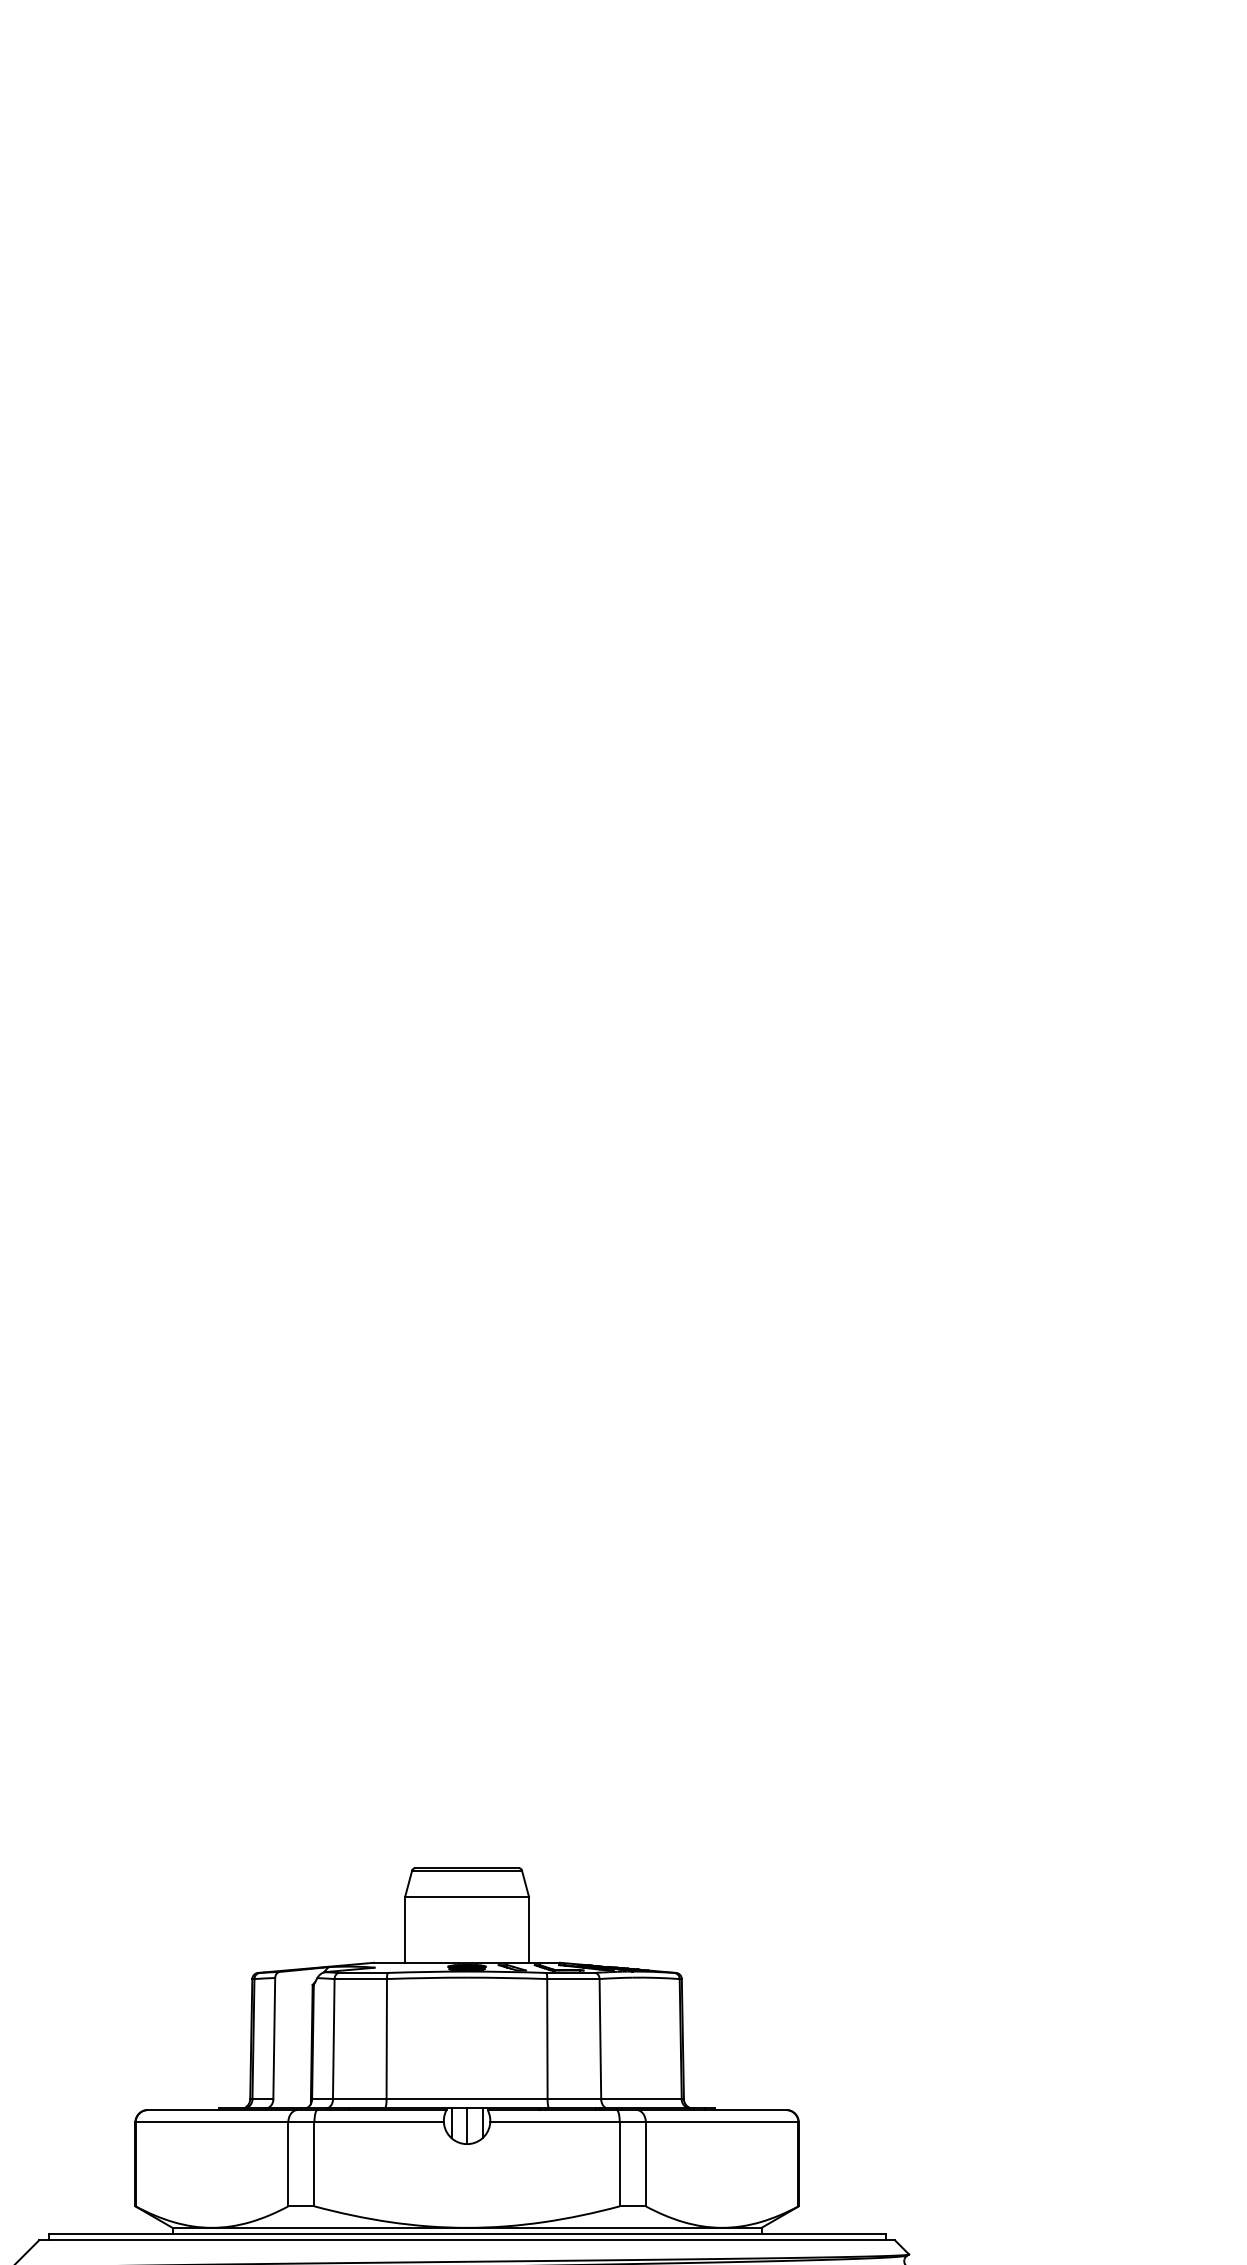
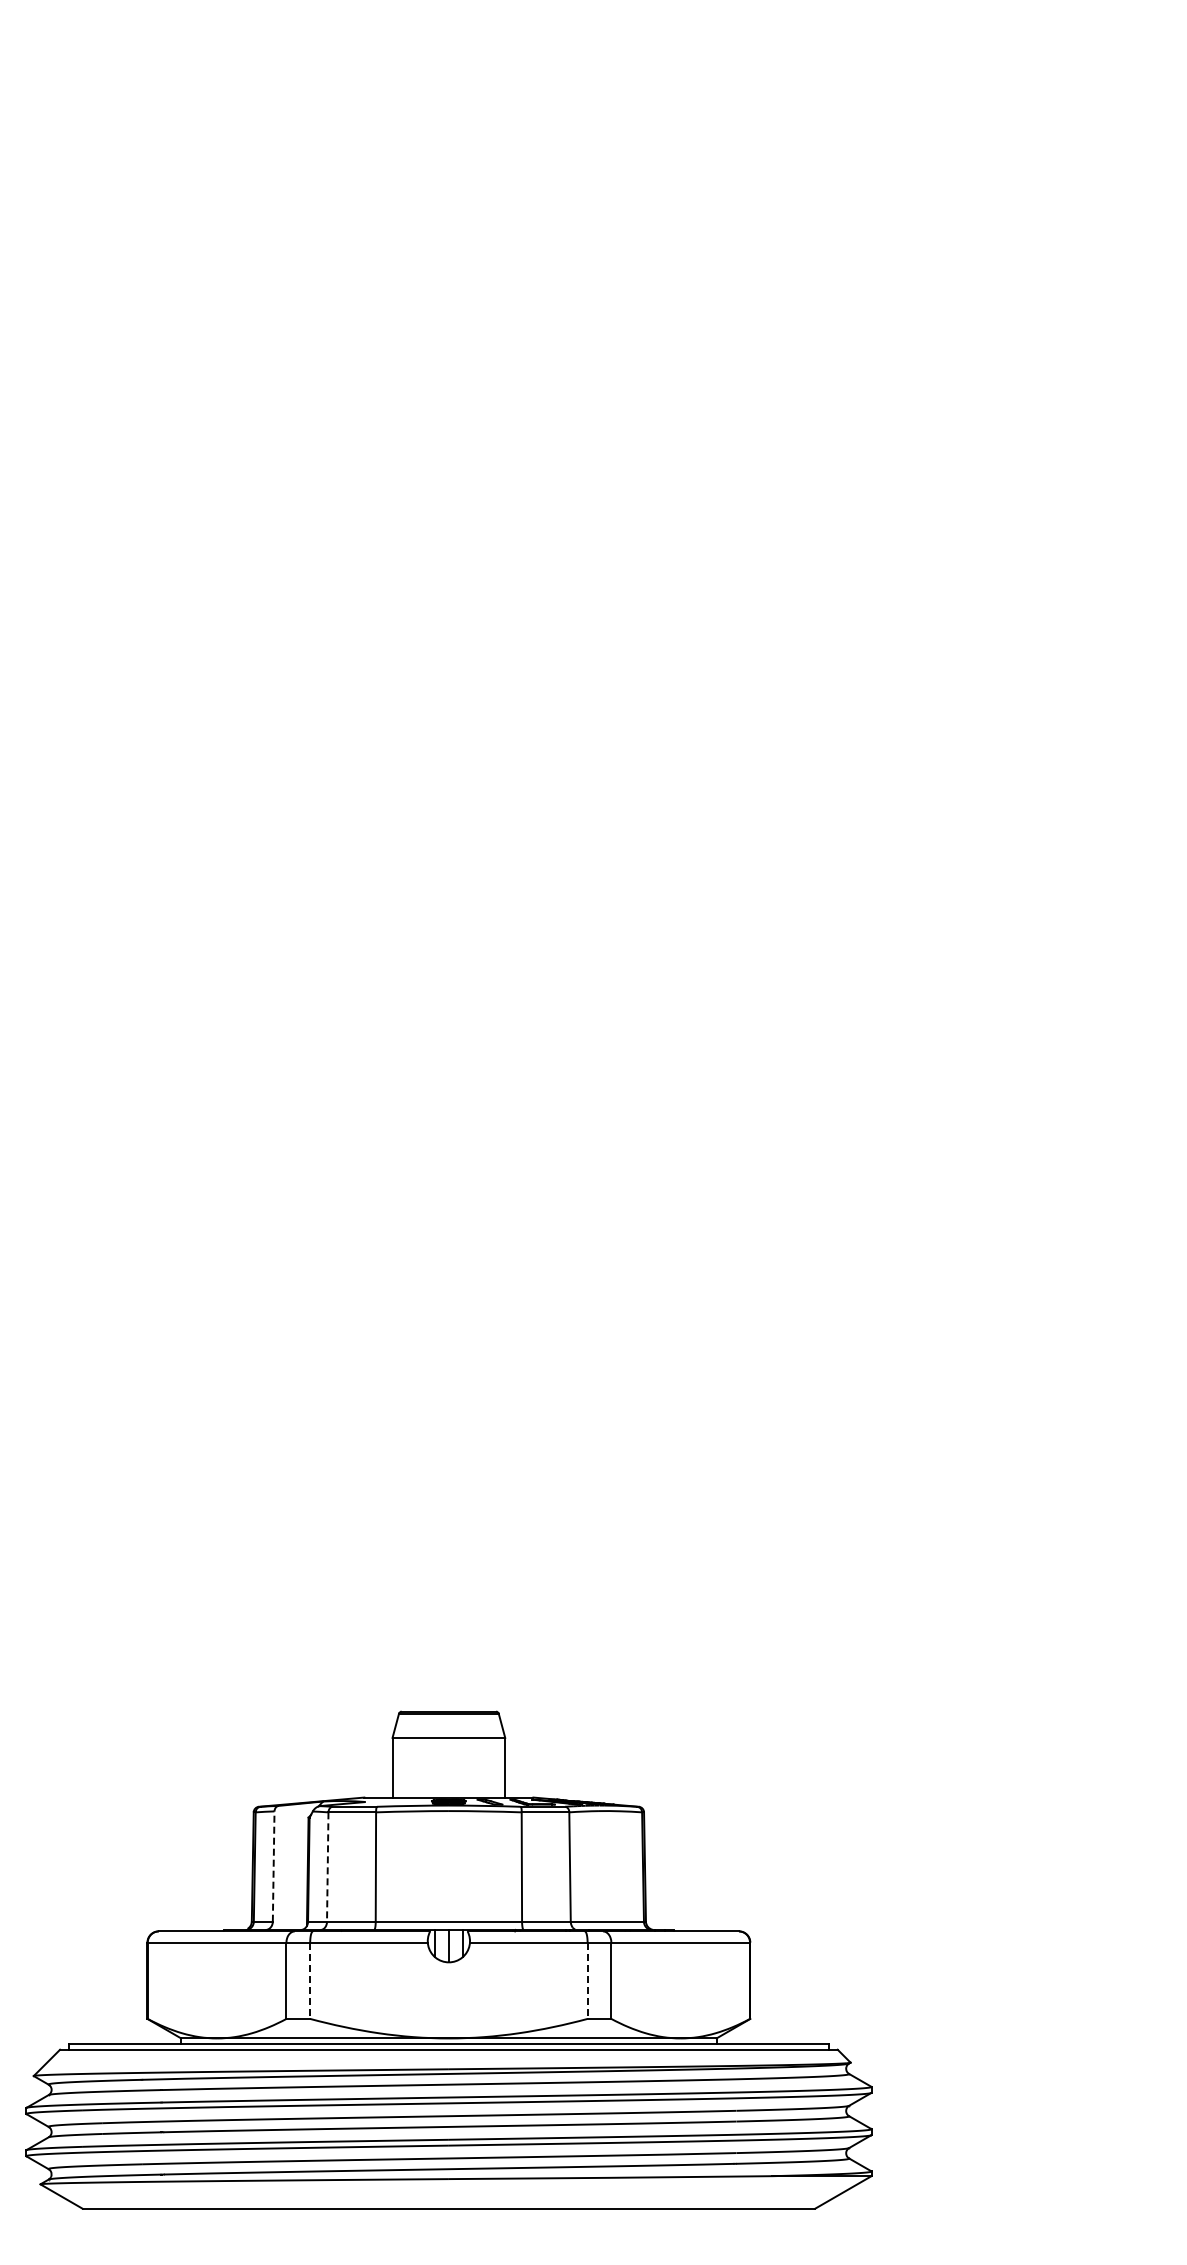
line: (274, 2038) -> (273, 1866), solid -> dashed
line: (333, 2039) -> (327, 1867), solid -> dashed
line: (314, 2165) -> (310, 1981), solid -> dashed
line: (619, 2165) -> (587, 1981), solid -> dashed

